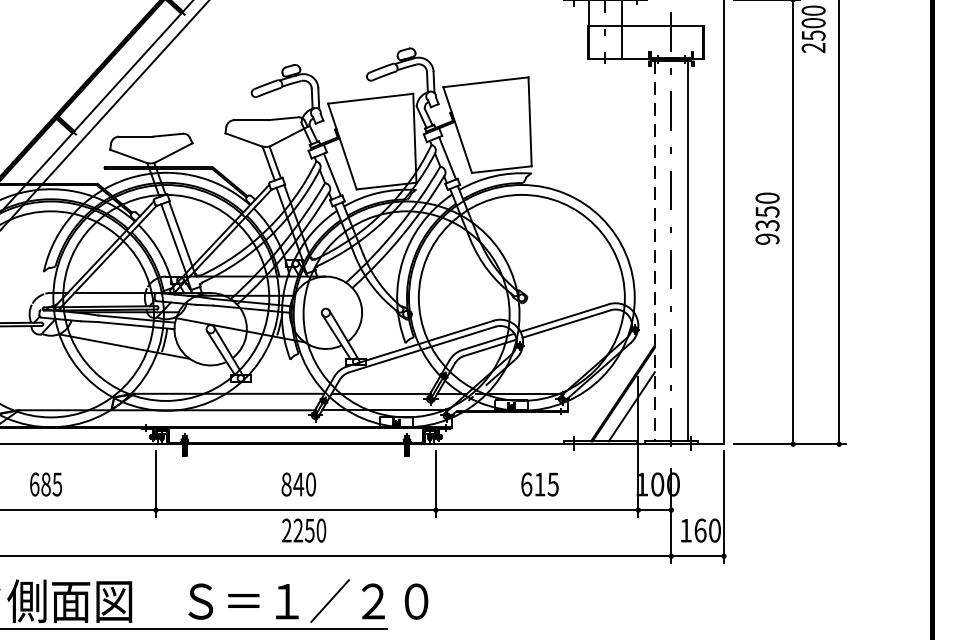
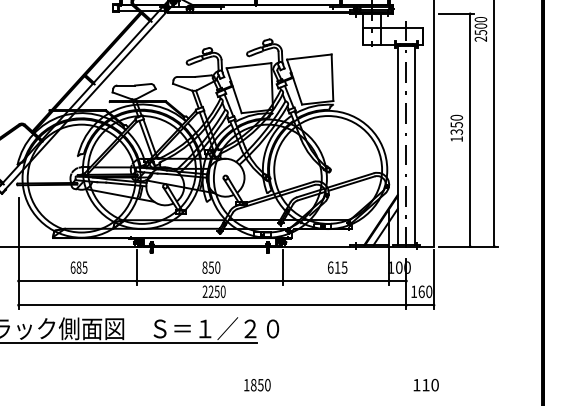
text: (766, 239) -> (456, 139), 9350 -> 1350
line: (654, 251) -> (397, 145), dashed -> solid
text: (299, 484) -> (211, 267), 840 -> 850

